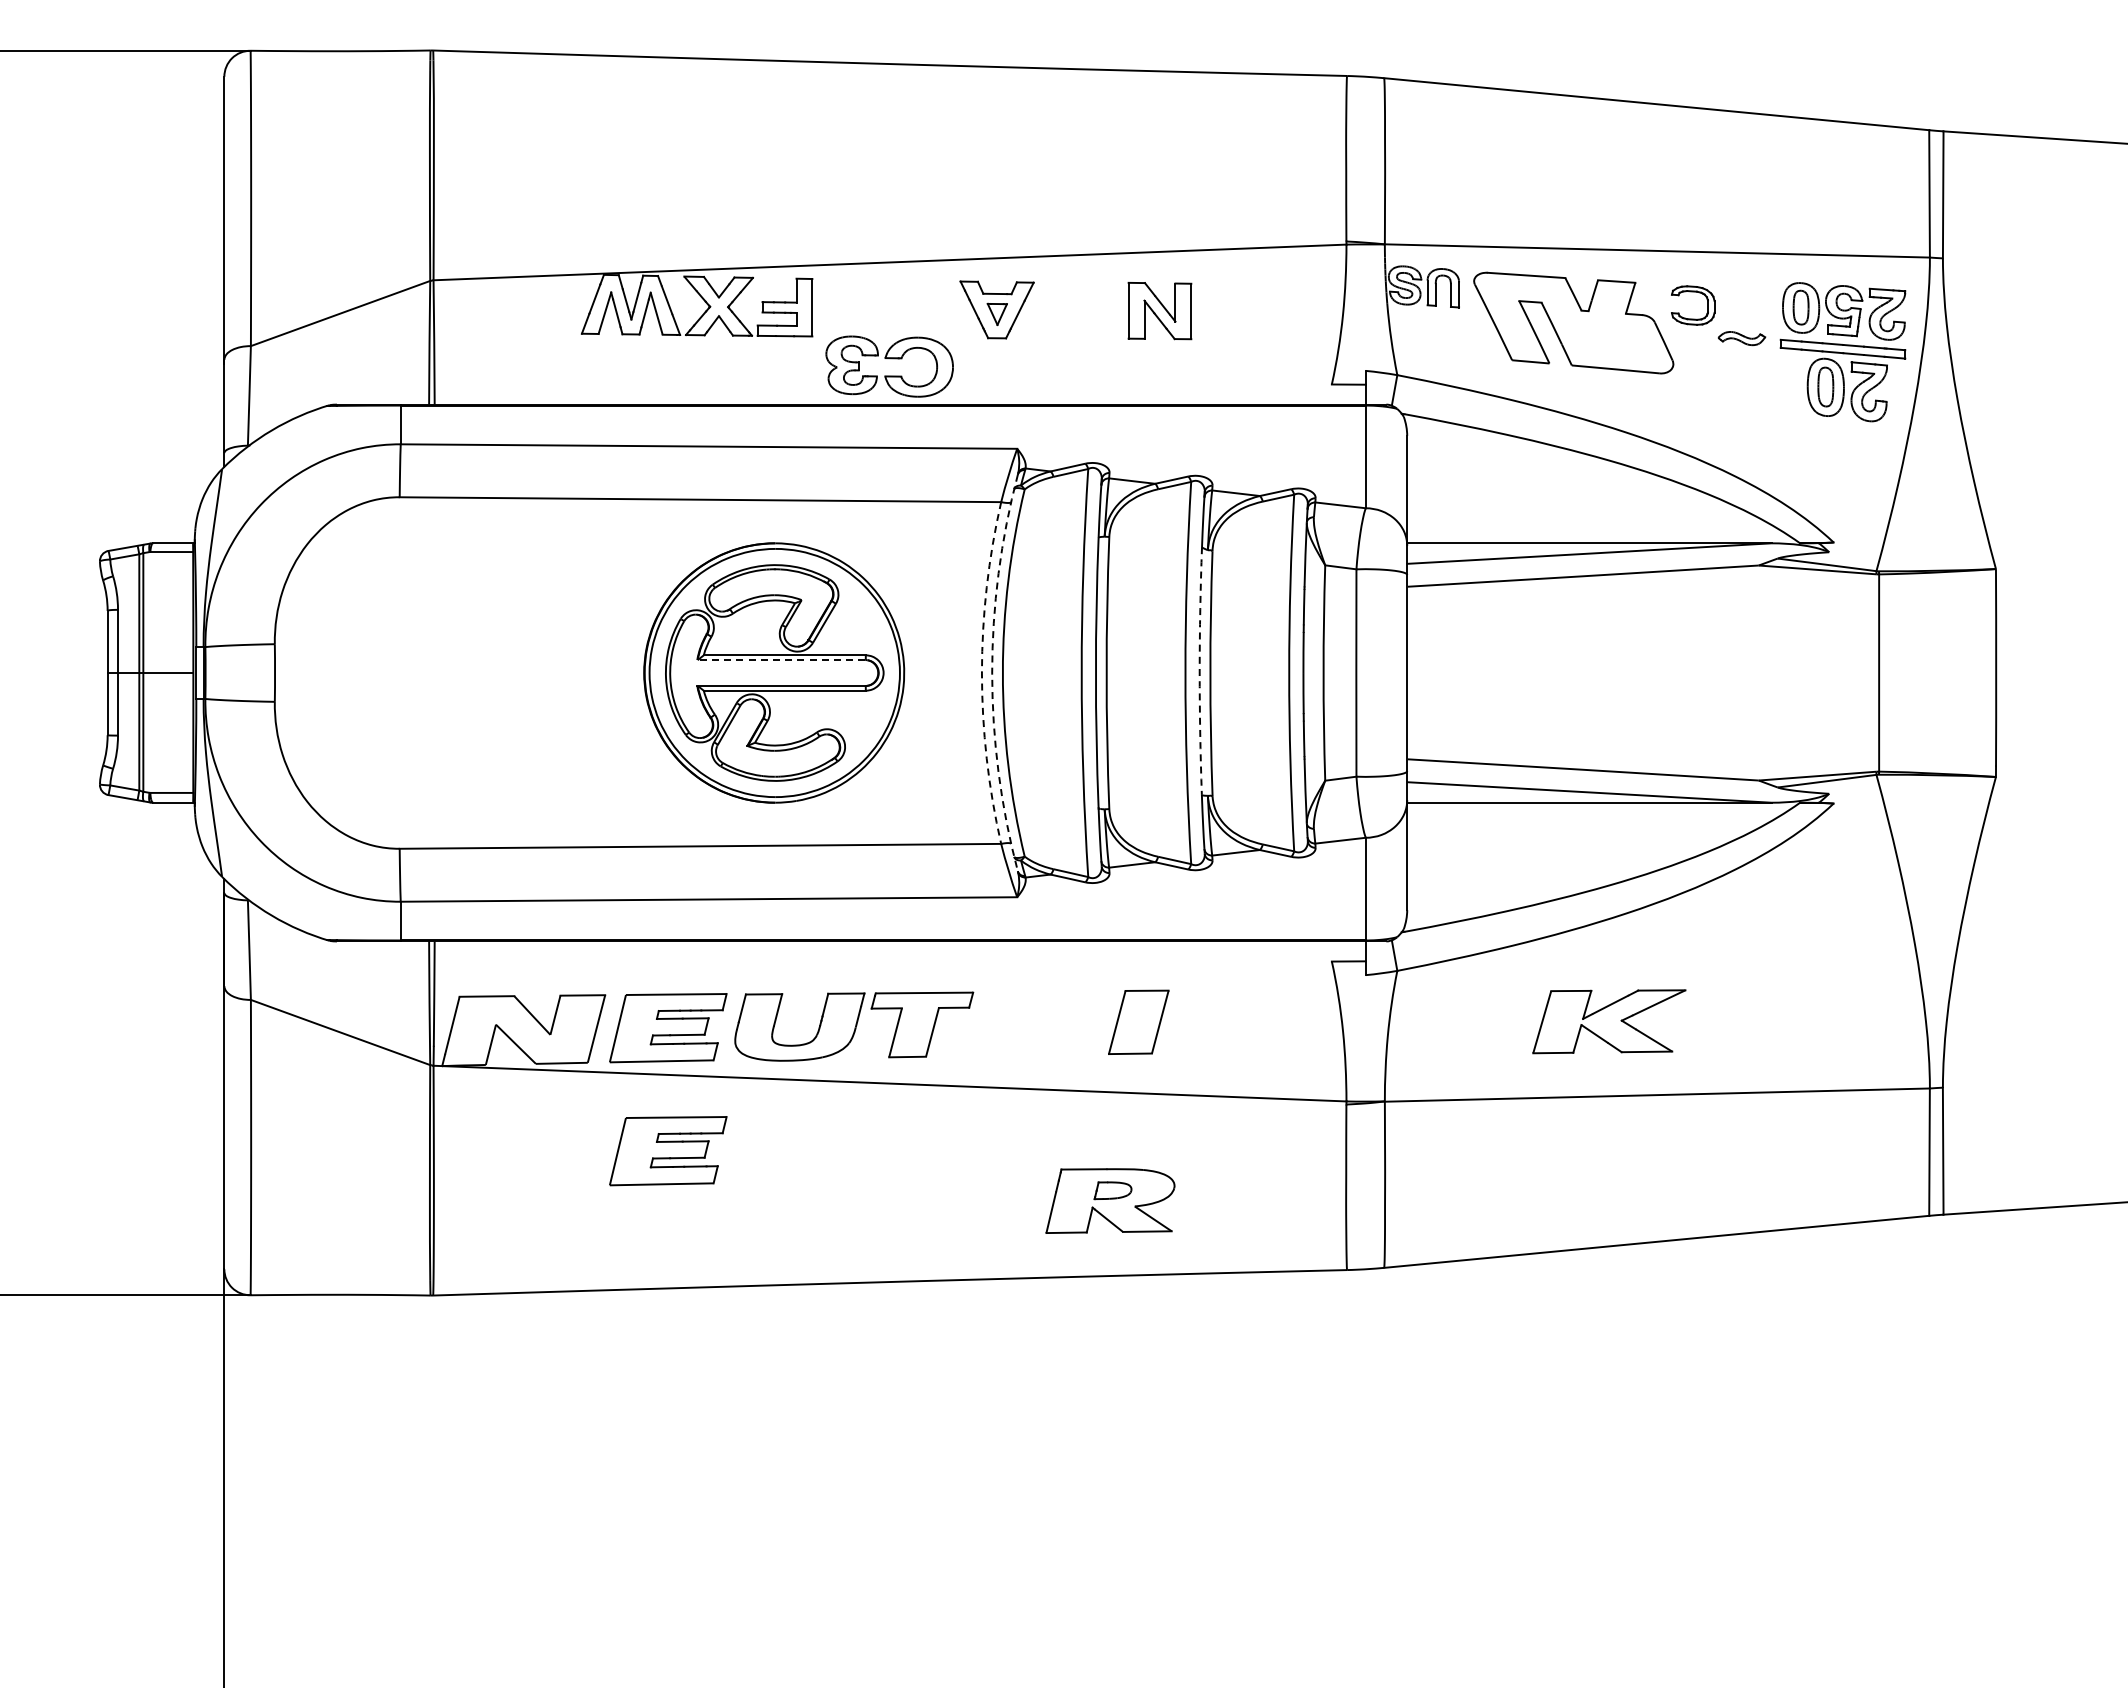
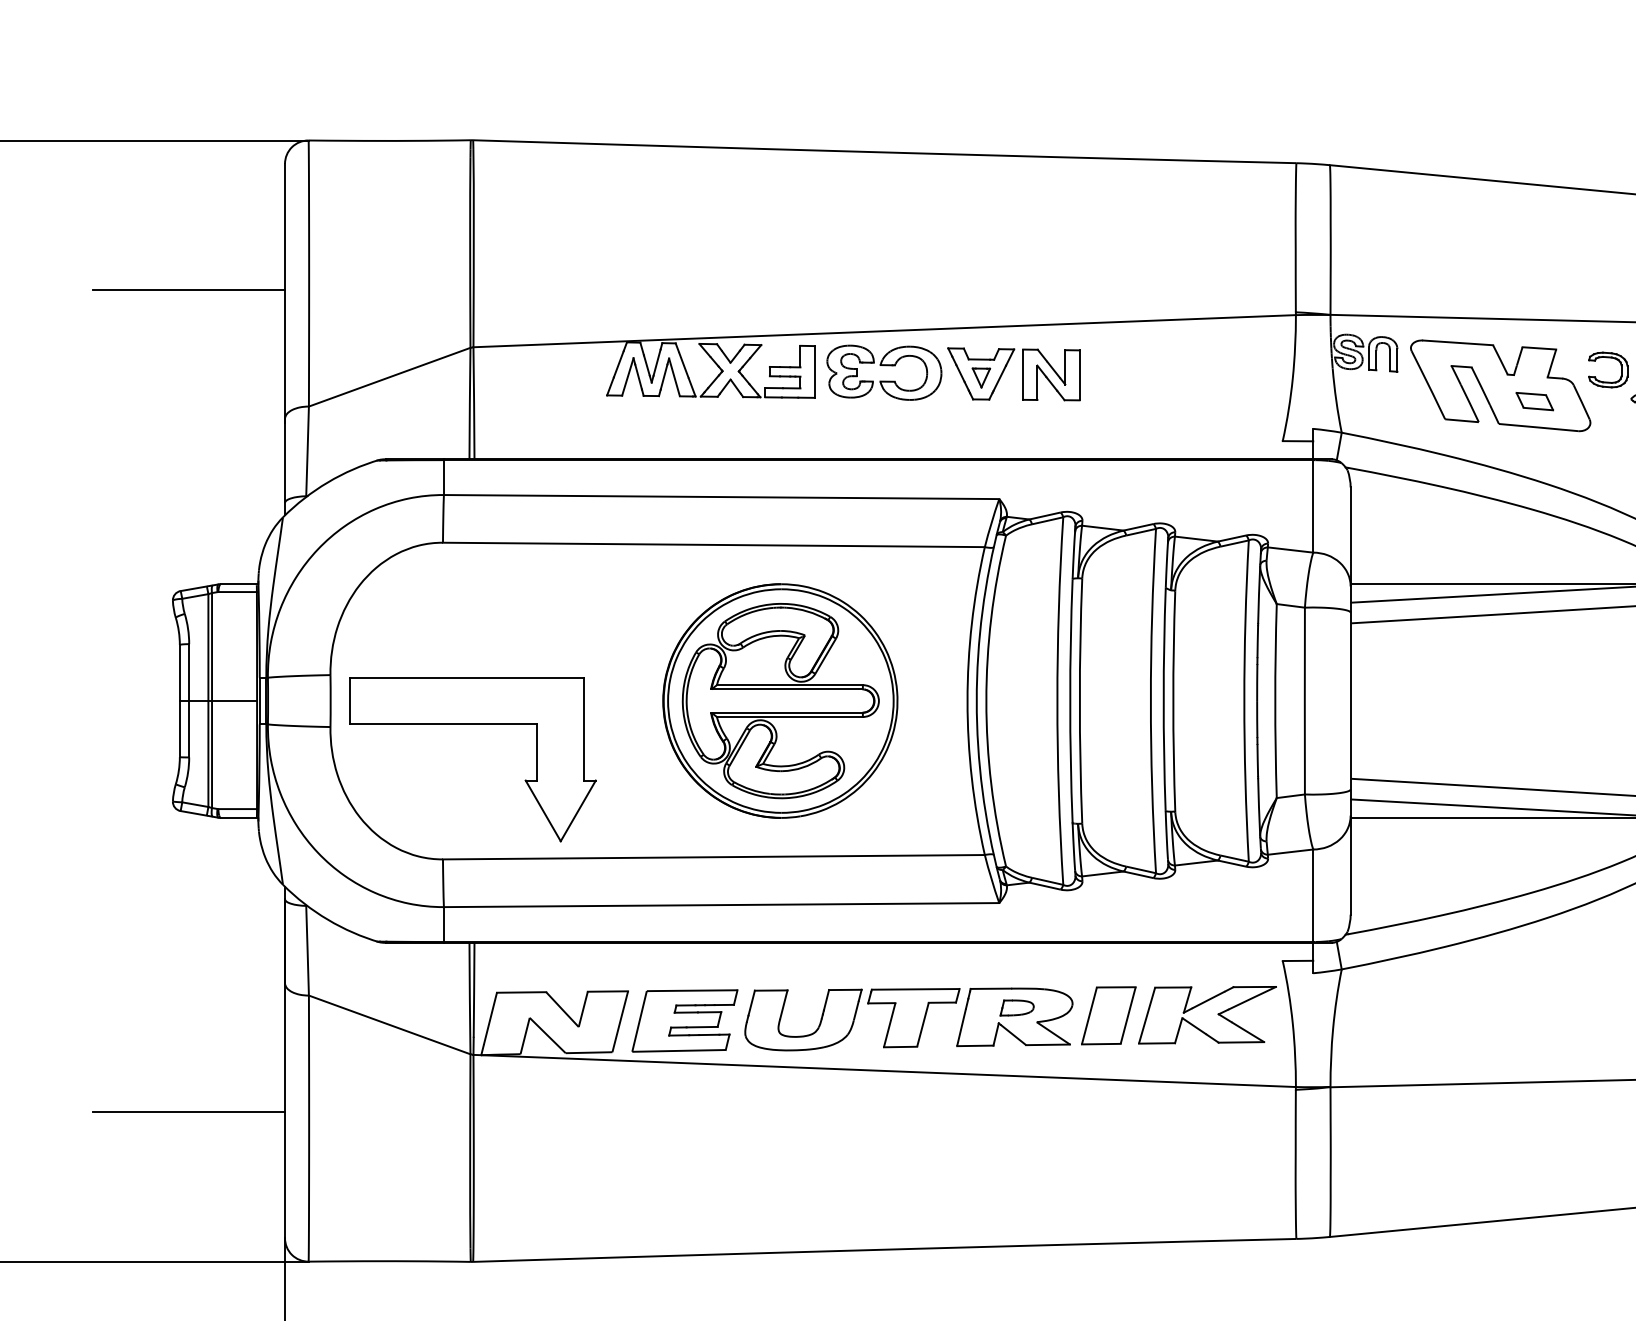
line: (117, 216) -> (188, 289), added
part: (1159, 310) -> (1050, 374), moved
part: (1611, 340) -> (1534, 401), added
part: (889, 359) -> (884, 366), moved
line: (781, 660) -> (786, 689), dashed -> solid
arc: (1199, 671) -> (1163, 699), dashed -> solid
arc: (981, 673) -> (967, 701), dashed -> solid
arc: (992, 673) -> (977, 701), dashed -> solid
part: (433, 699) -> (473, 724), added
part: (1609, 1021) -> (1207, 1015), moved
line: (117, 1129) -> (188, 1112), added
part: (668, 1151) -> (685, 1132), removed
part: (1110, 1200) -> (1014, 1016), moved

